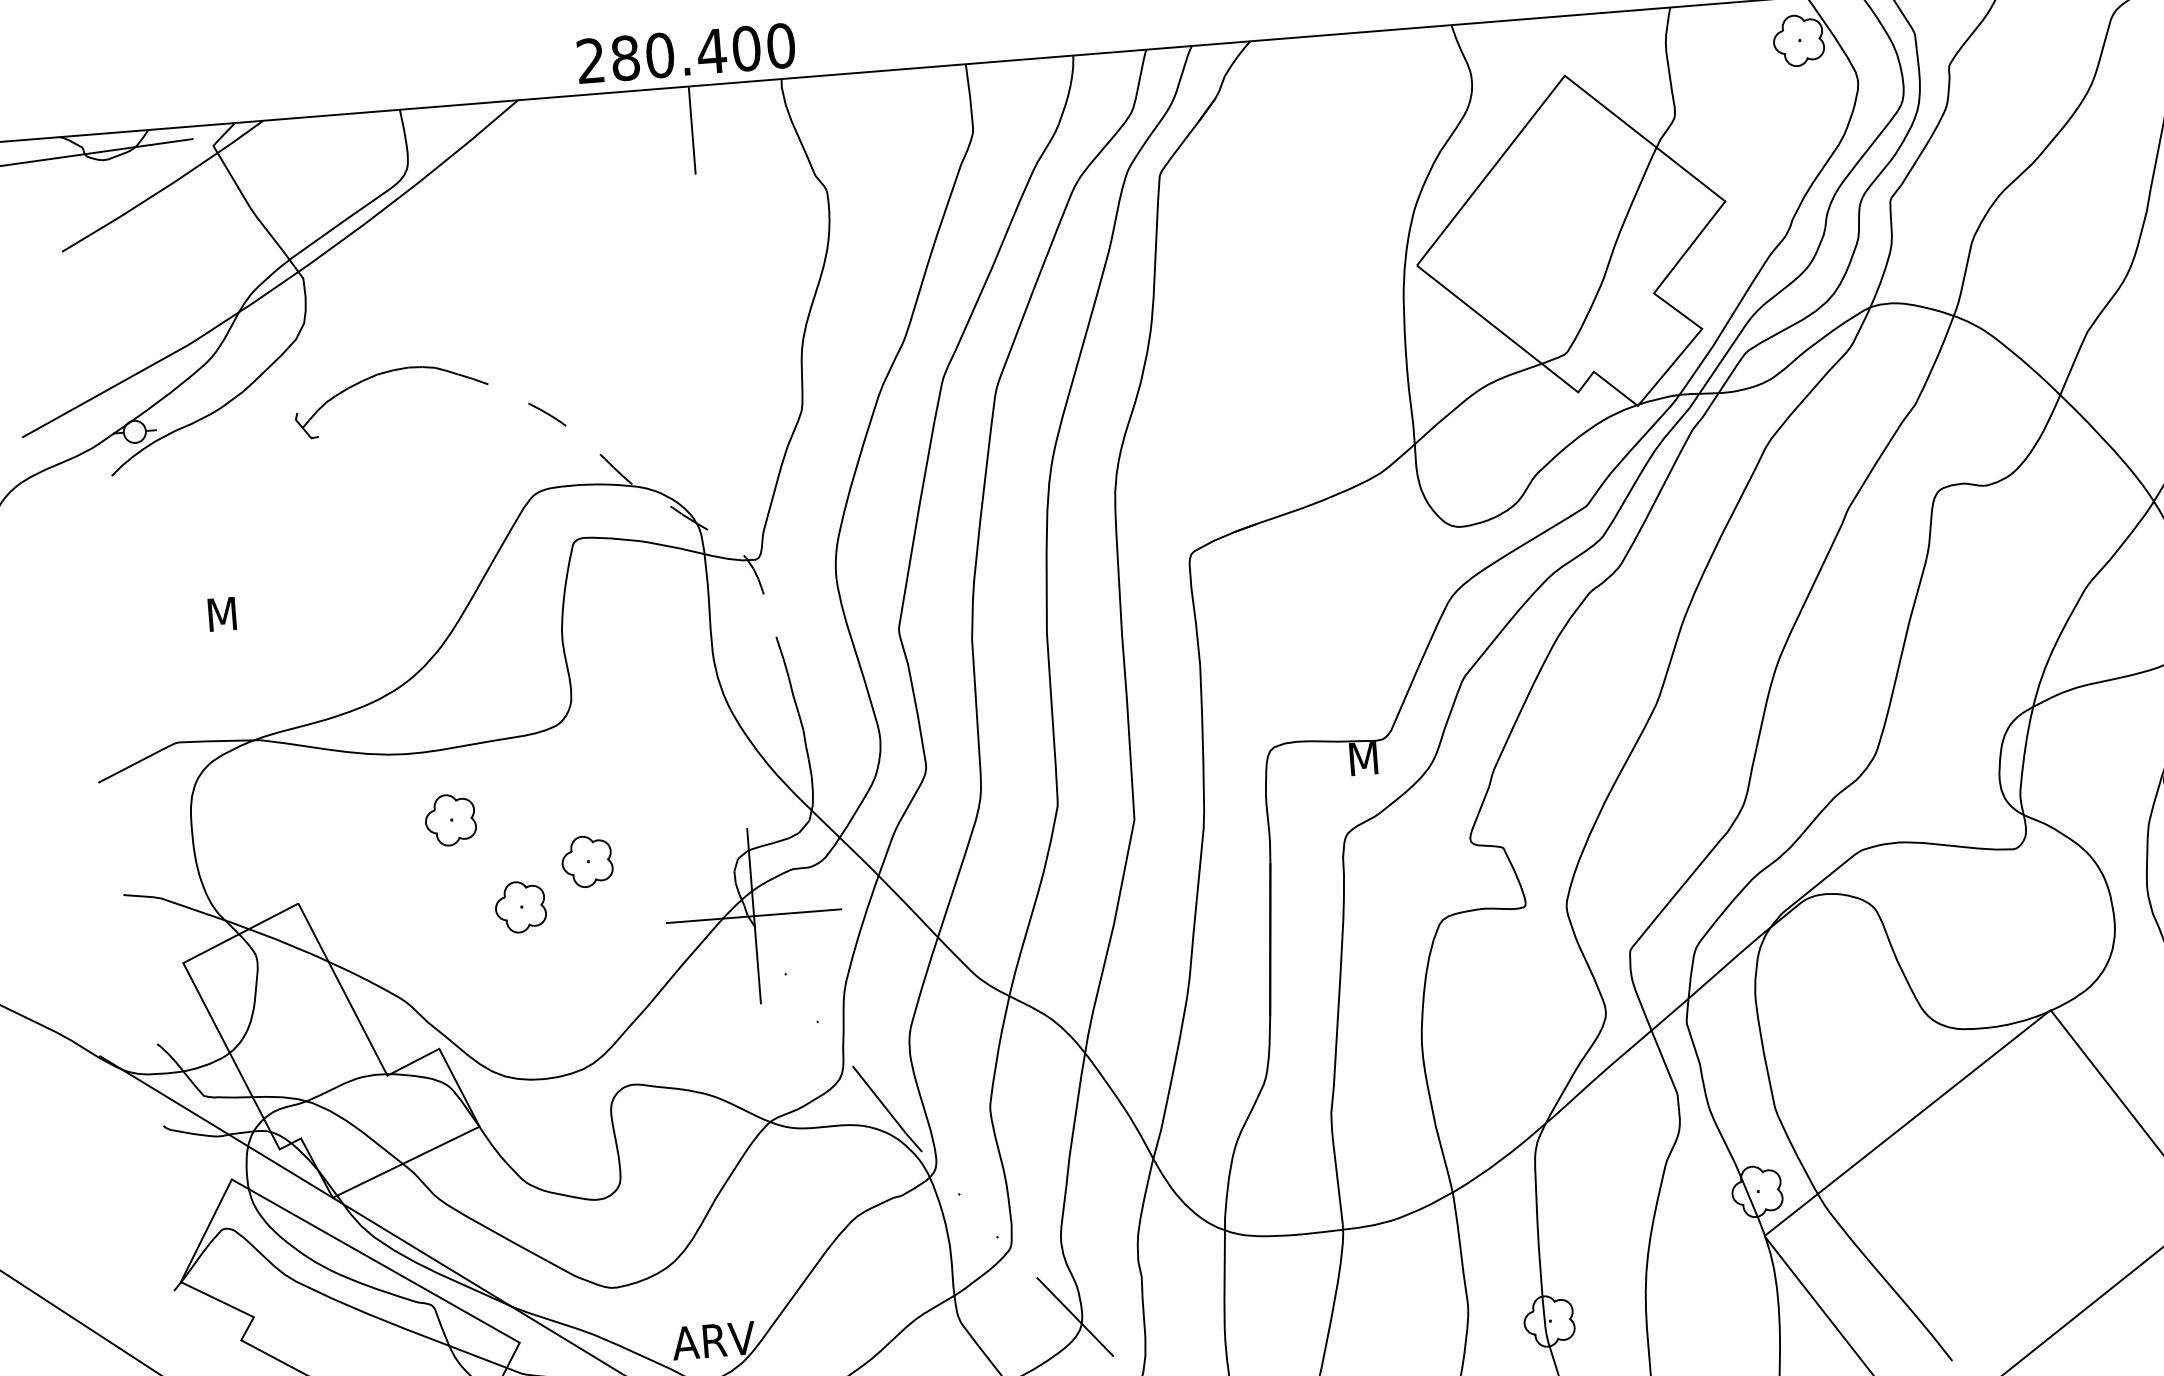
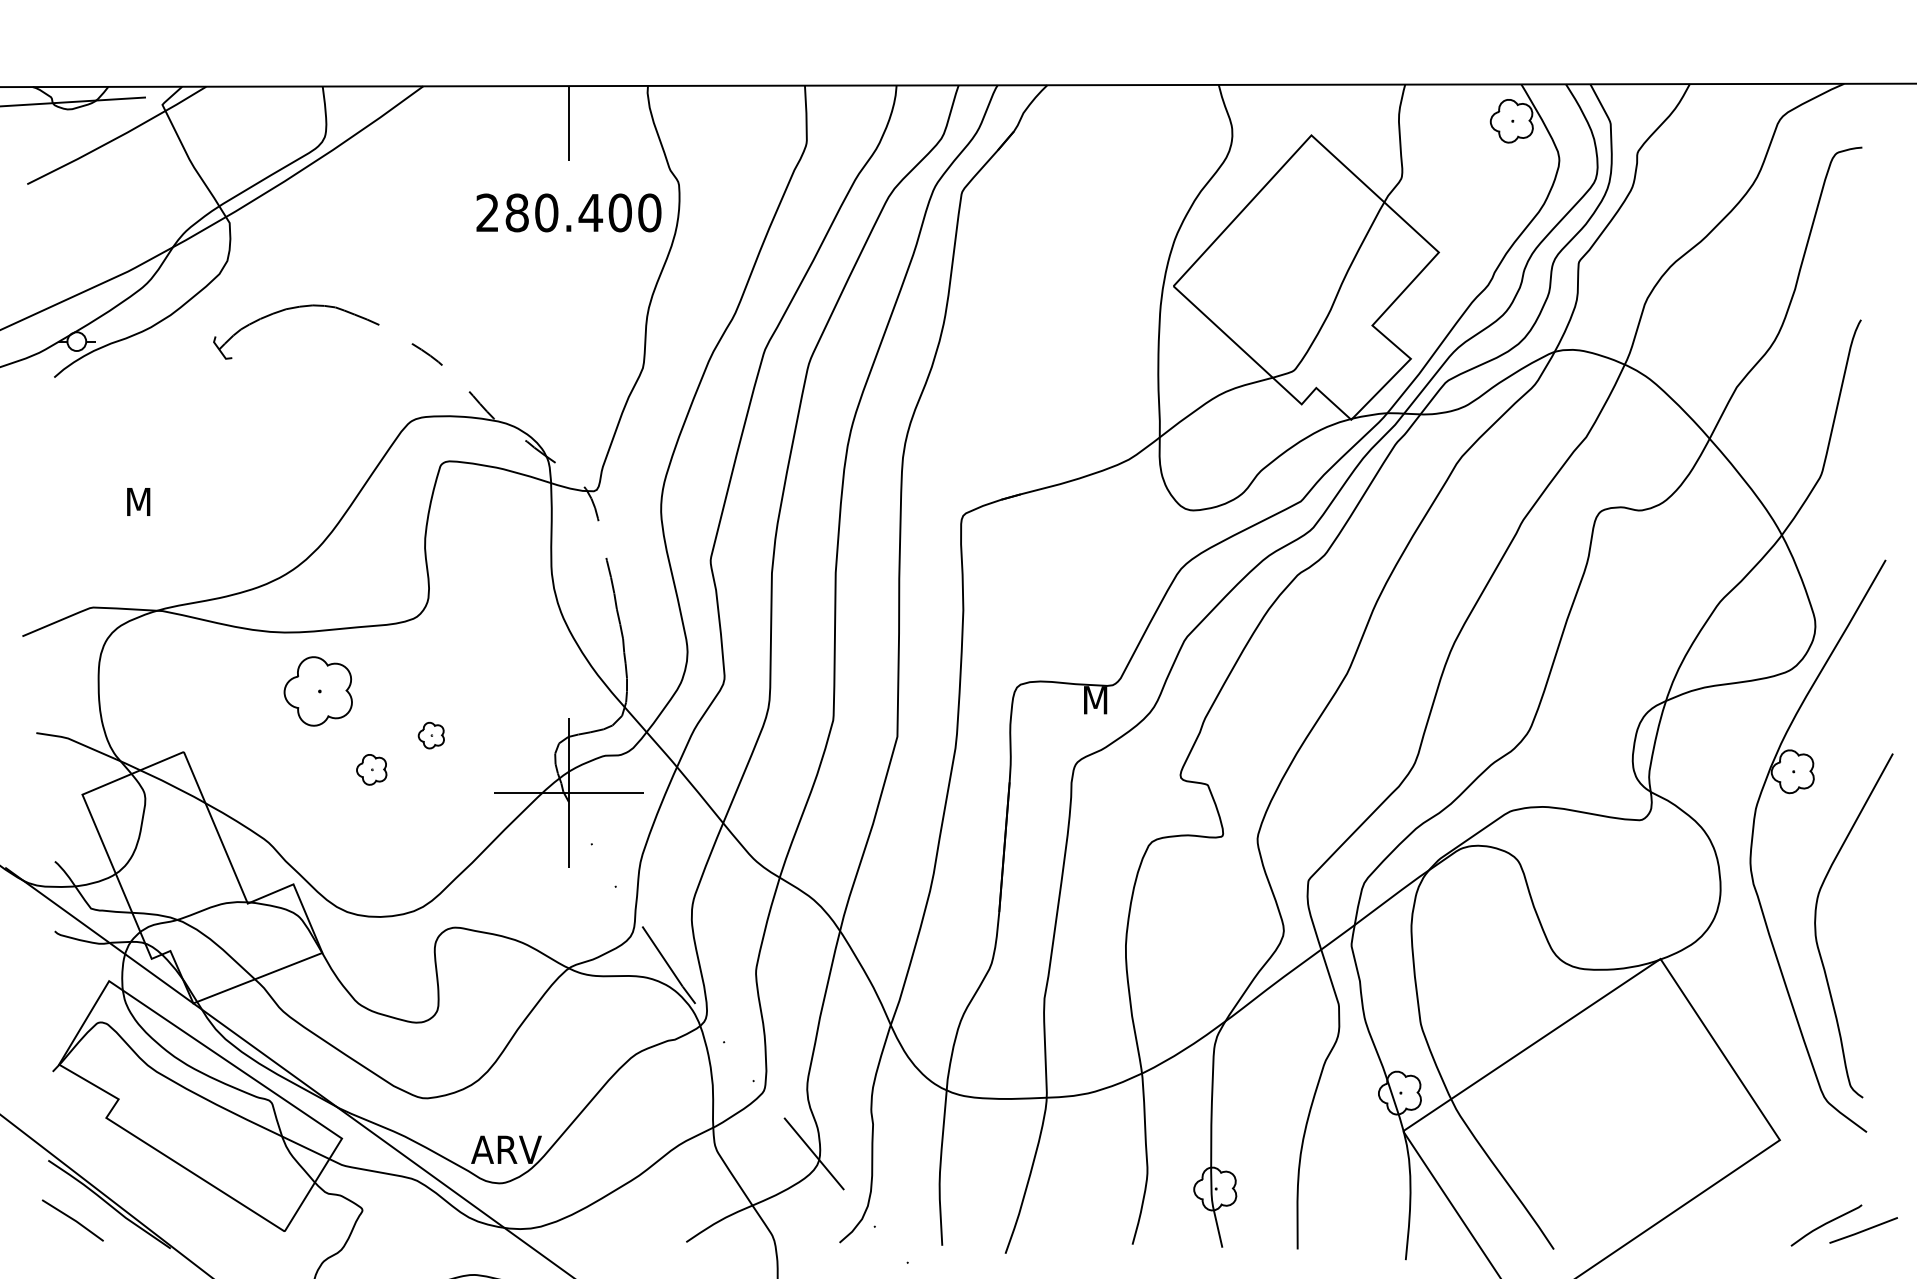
text: (685, 52) -> (568, 212), moved
part: (450, 820) -> (318, 691), size x1.6
part: (587, 861) -> (431, 735), size x0.6
part: (520, 906) -> (371, 769), size x0.7

